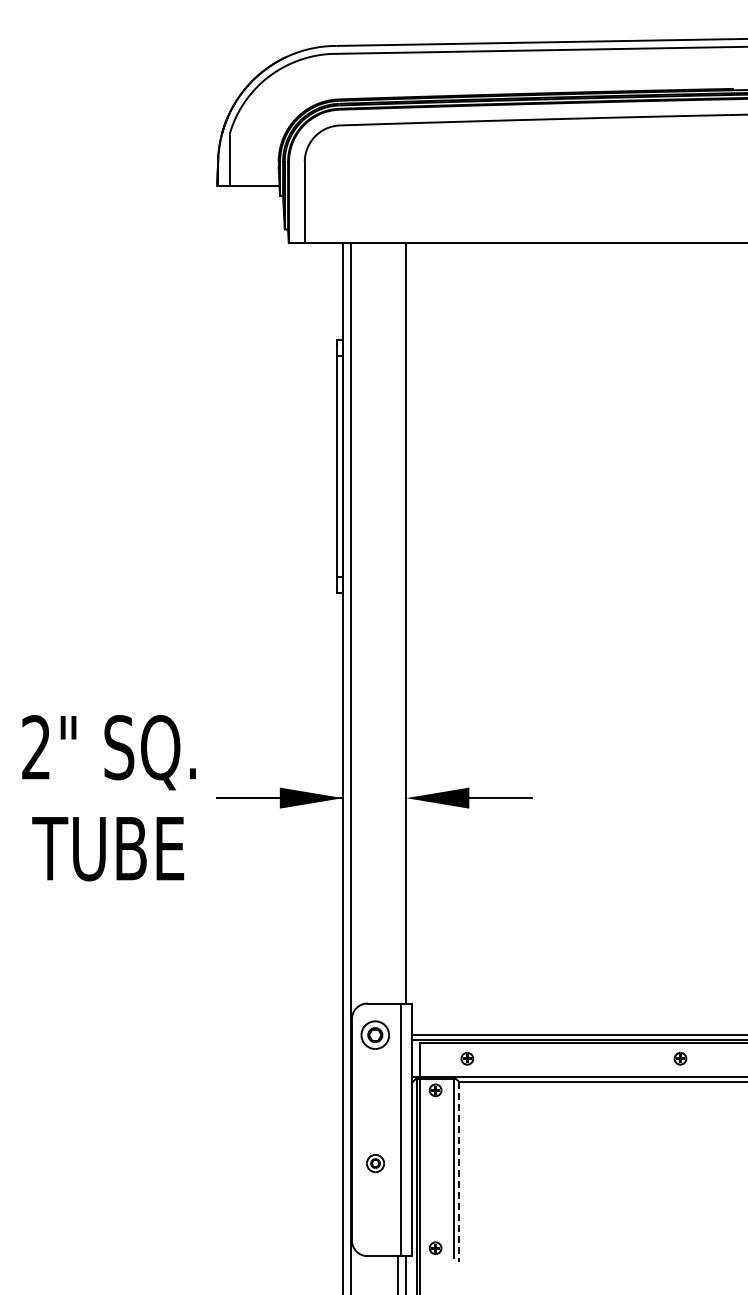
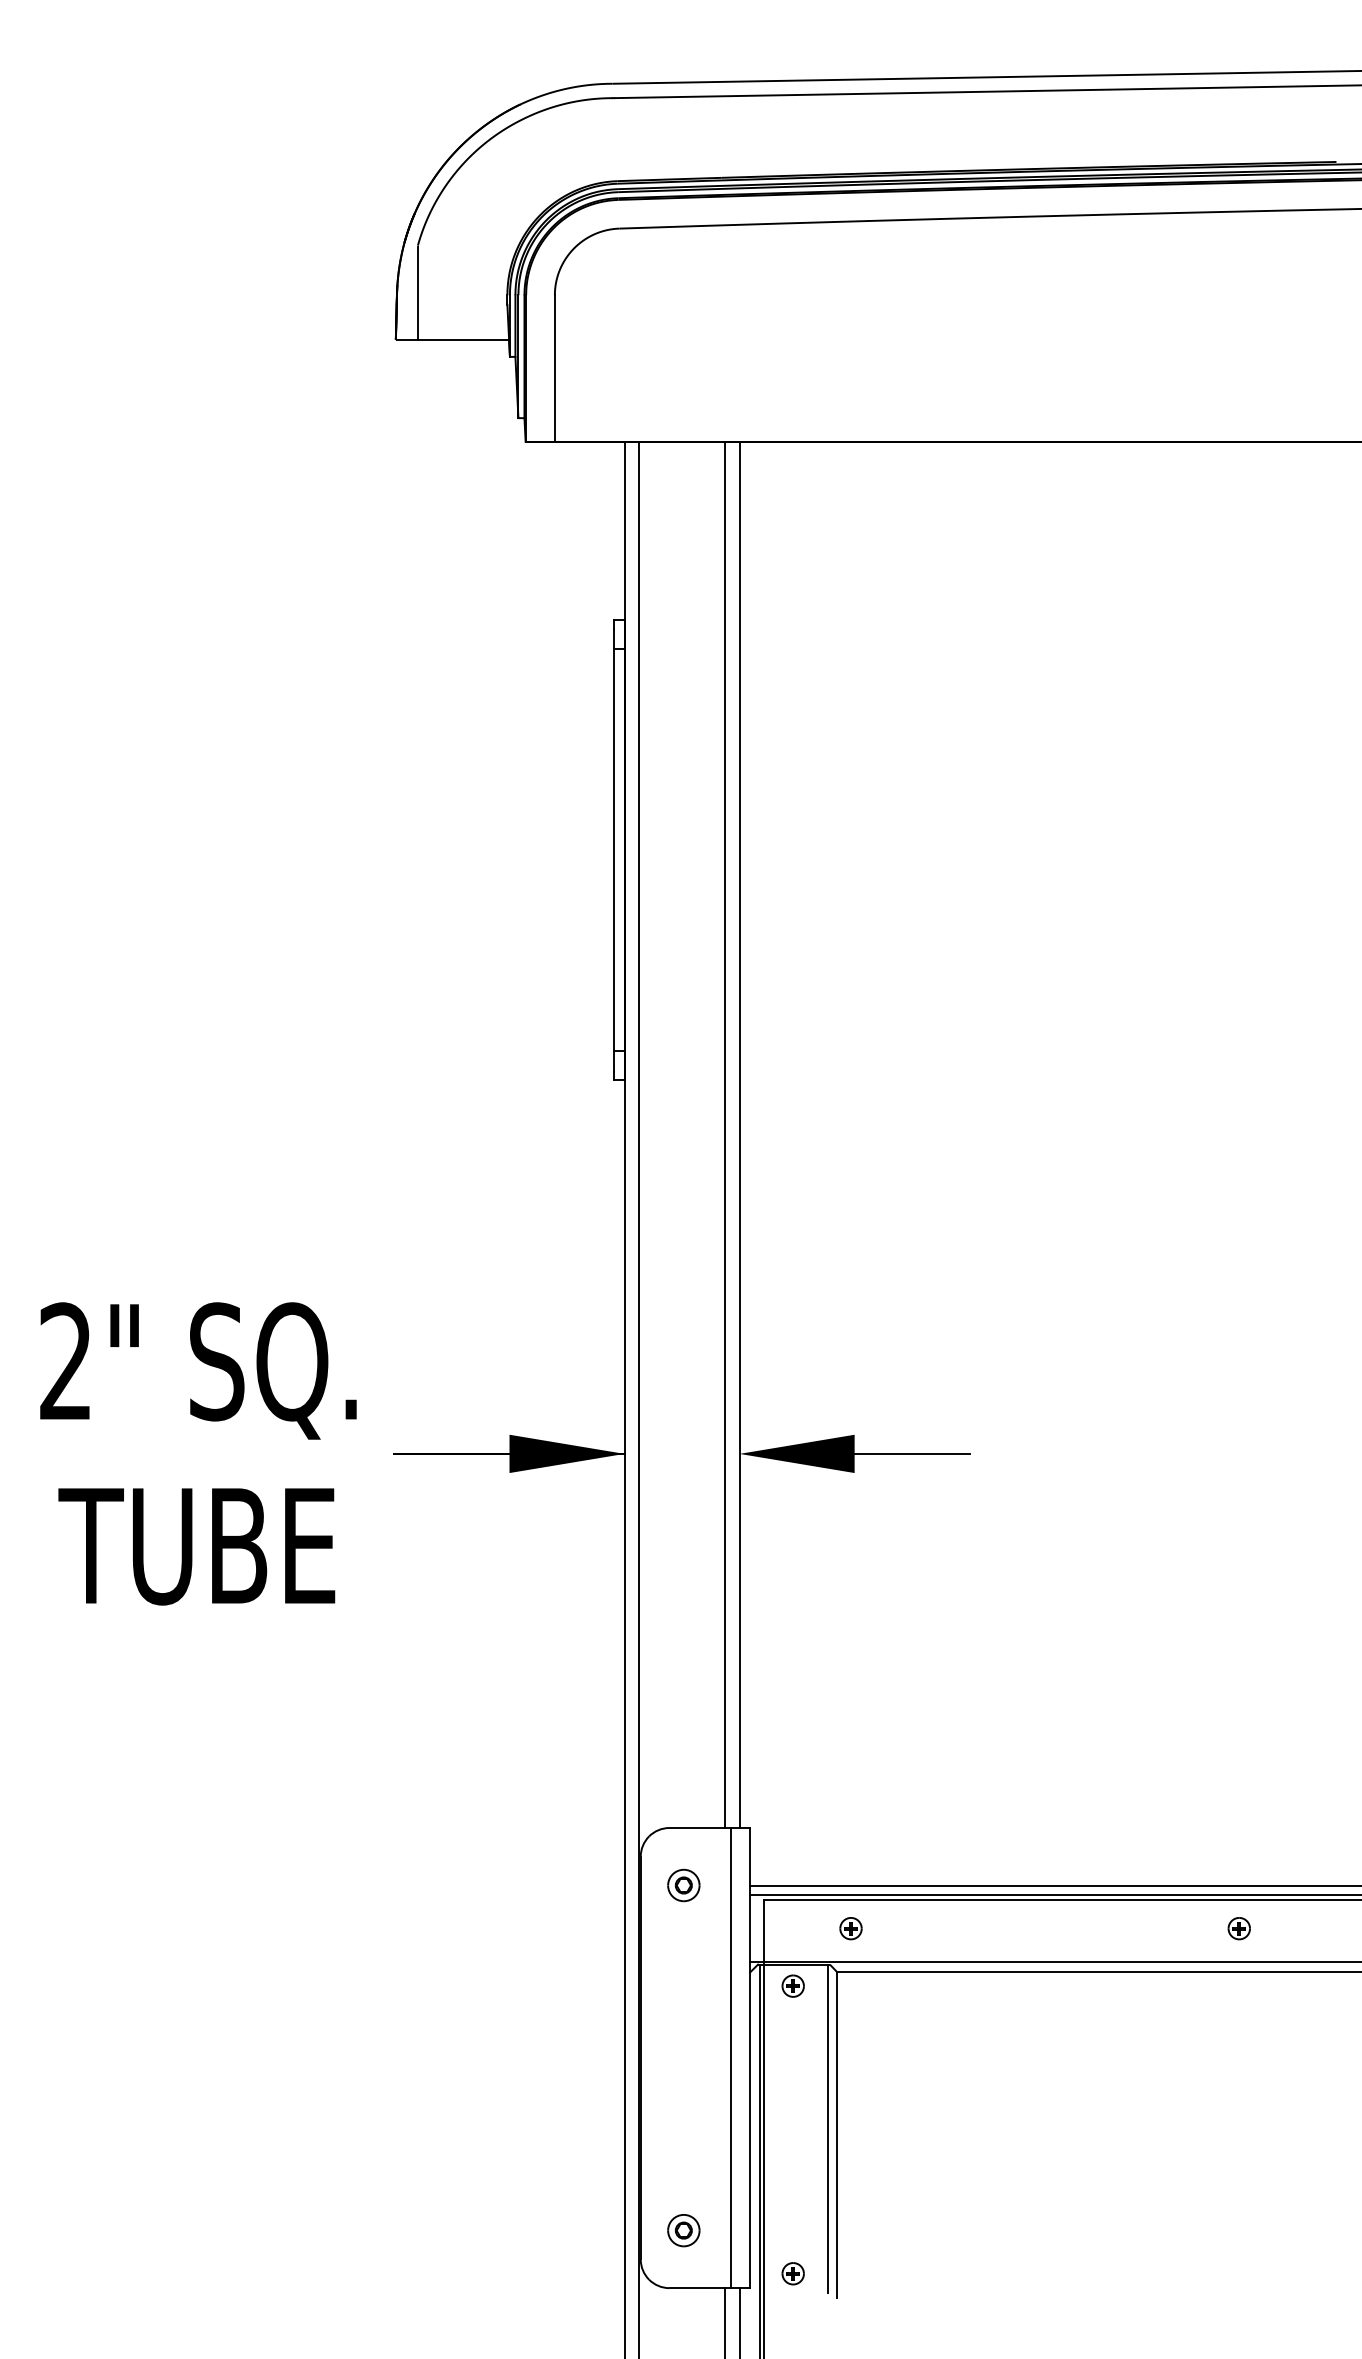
line: (398, 622) -> (725, 1133), added
part: (375, 1034) -> (683, 1884), size x0.62
part: (375, 1163) -> (683, 2230), moved
line: (459, 1172) -> (836, 2135), dashed -> solid

